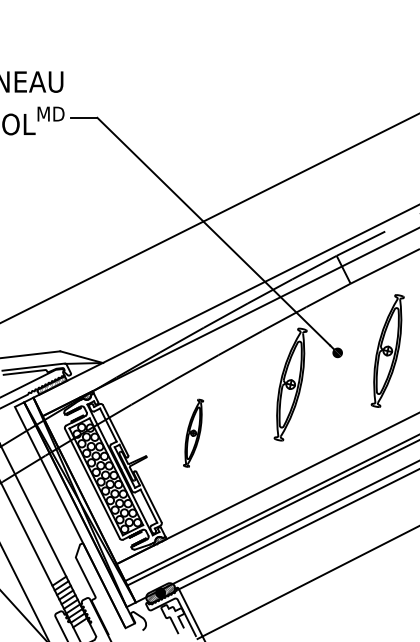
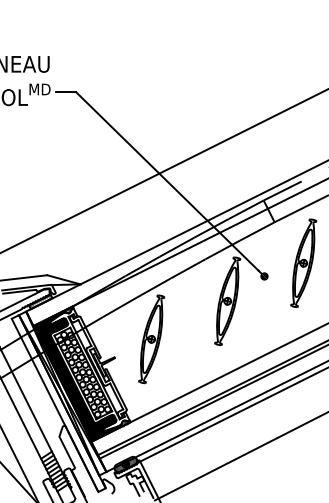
part: (387, 350) -> (303, 262), moved
part: (193, 433) -> (151, 339), size x1.67
fill: (98, 480) -> (77, 376), added

